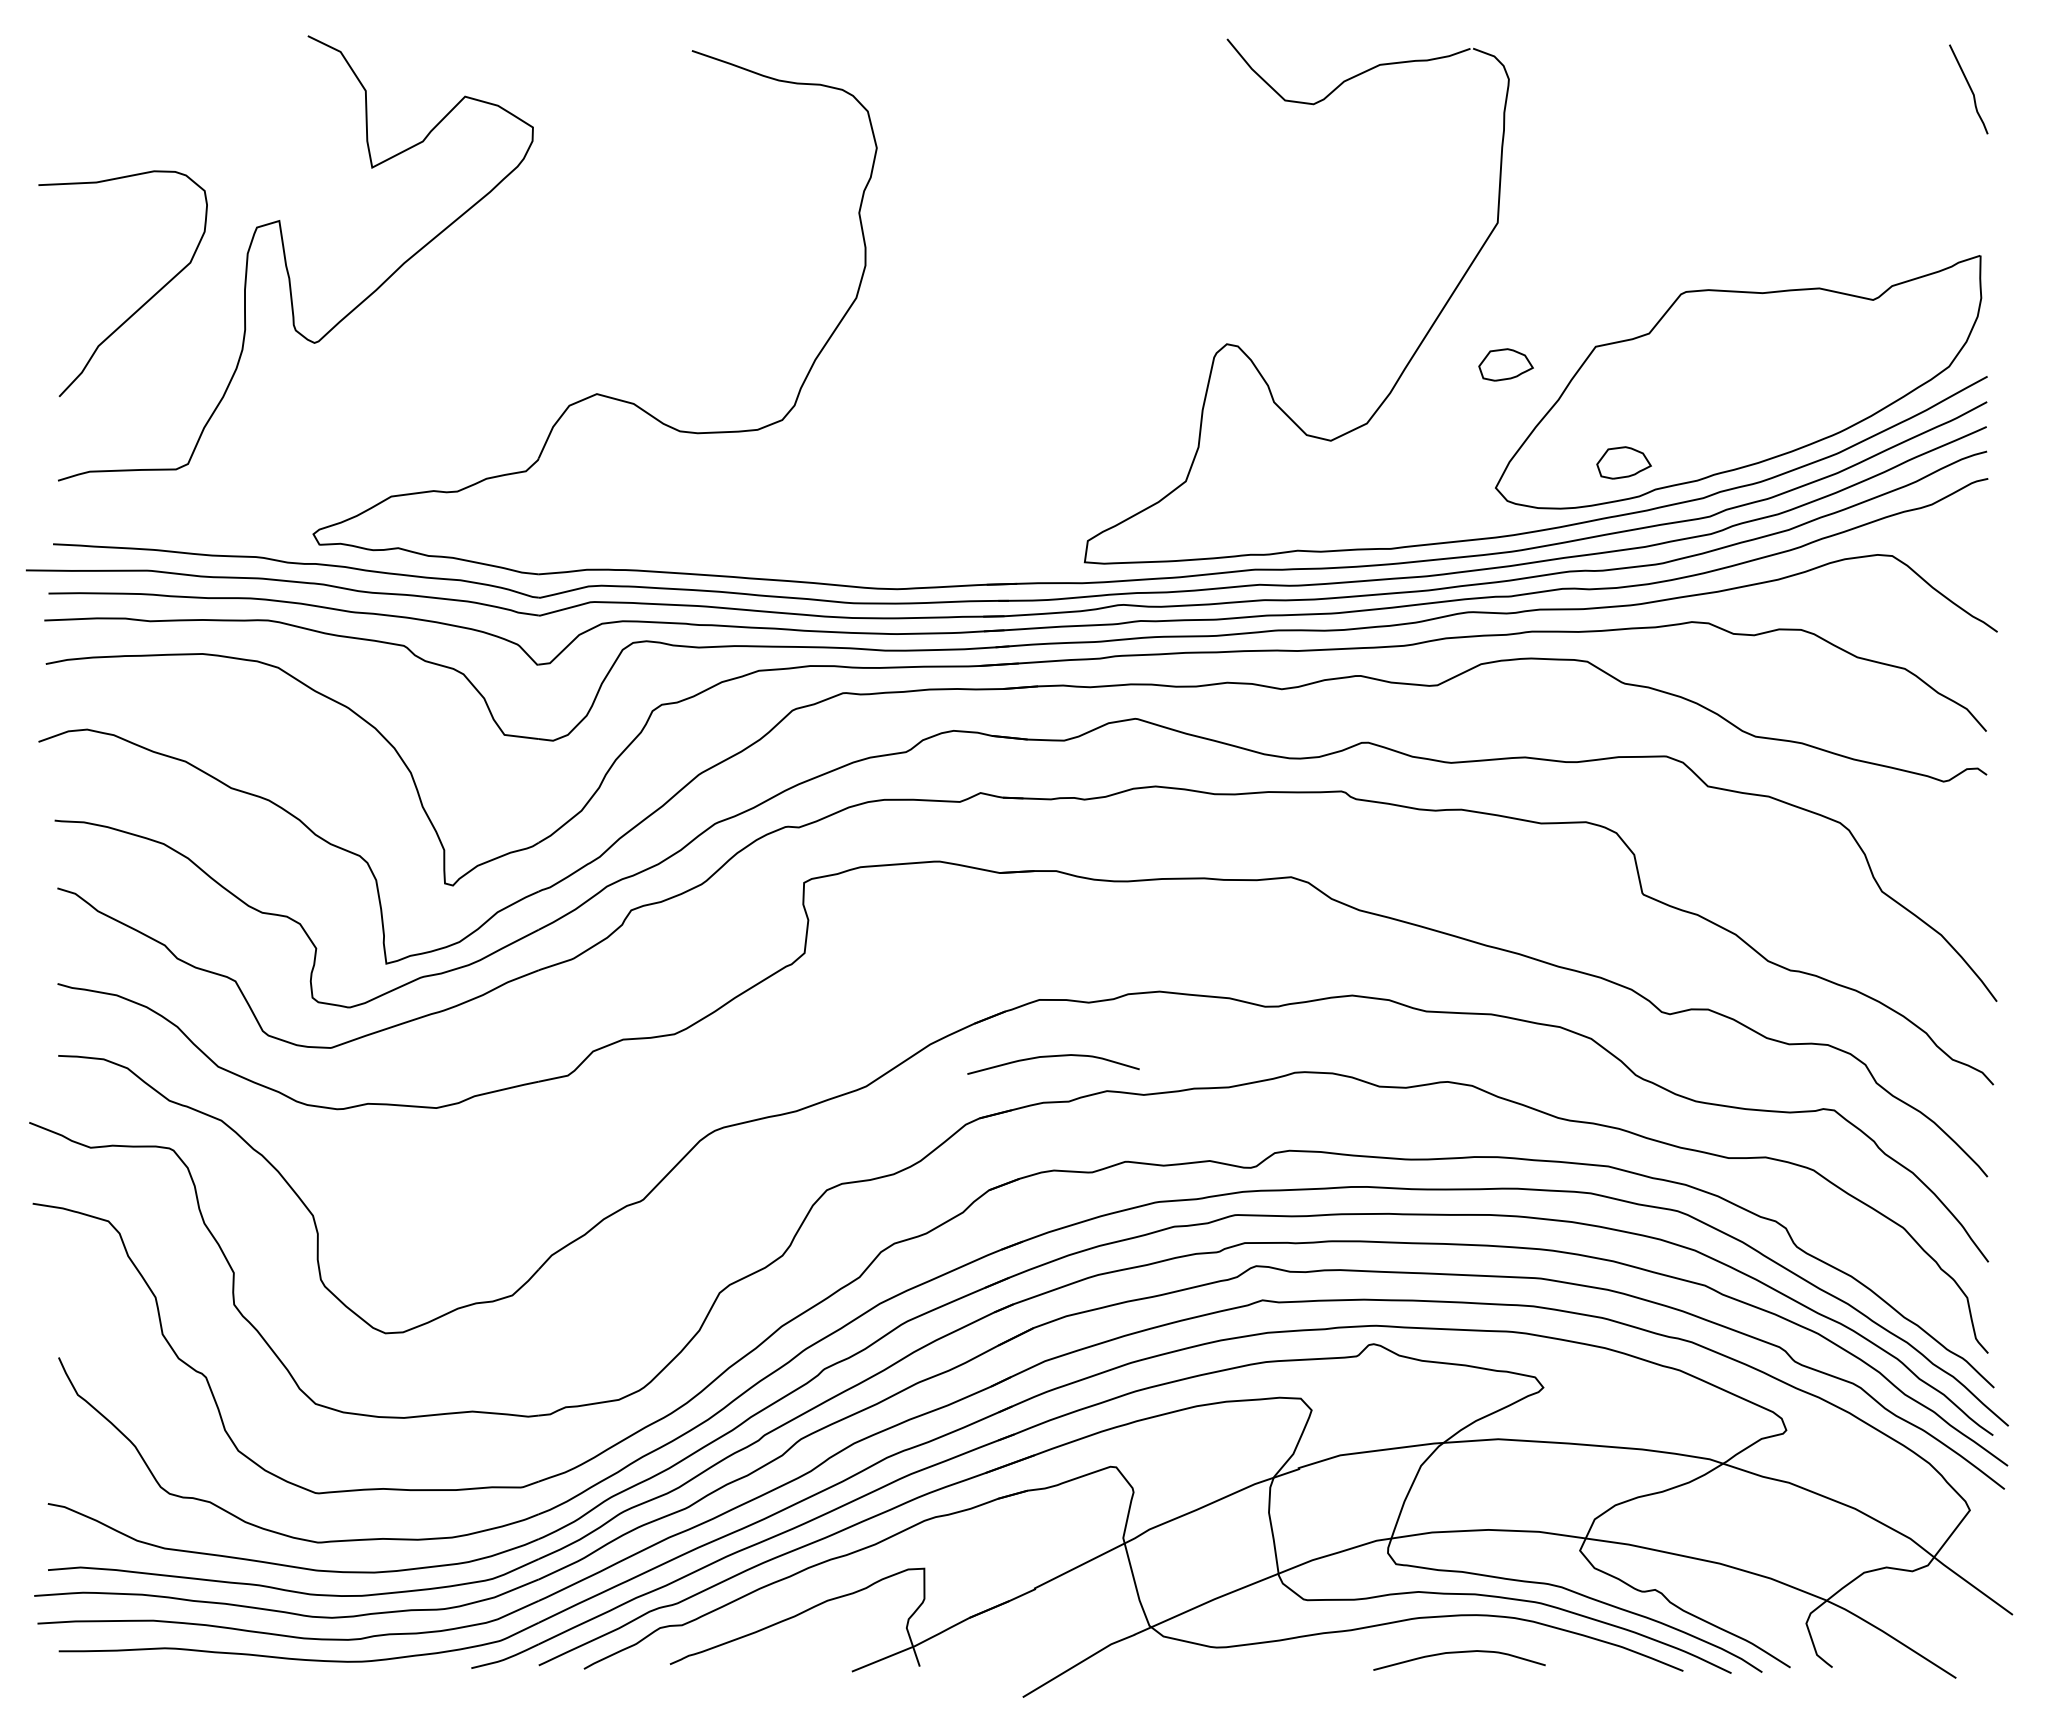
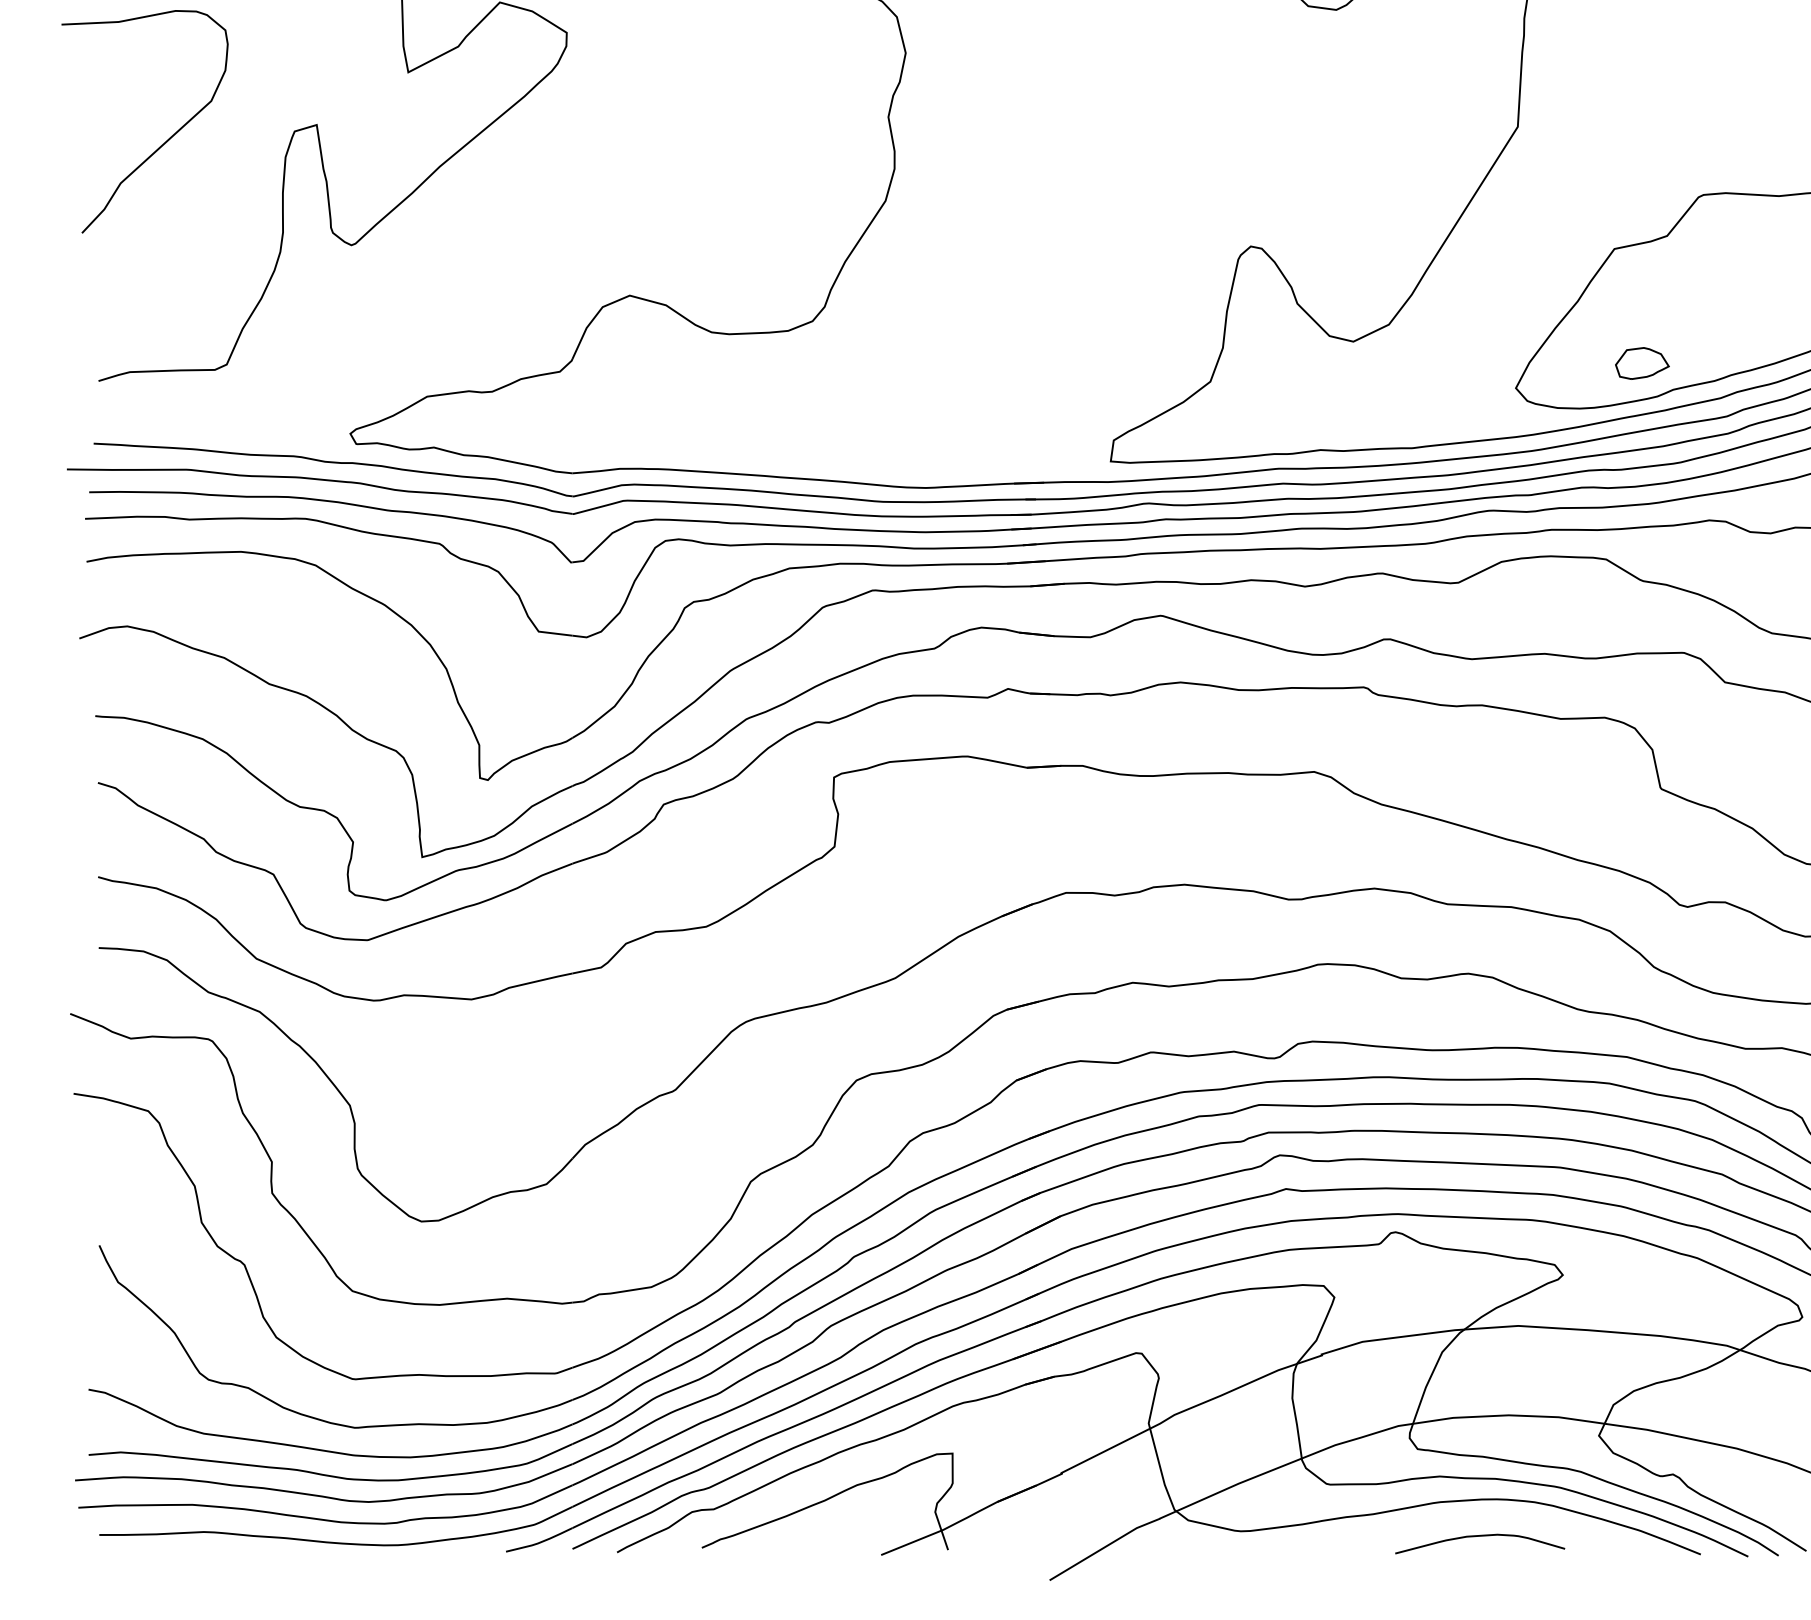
curve: (142, 304) -> (164, 142), moved
part: (1505, 364) -> (1525, 266), removed
curve: (1052, 1057) -> (1078, 949), removed

